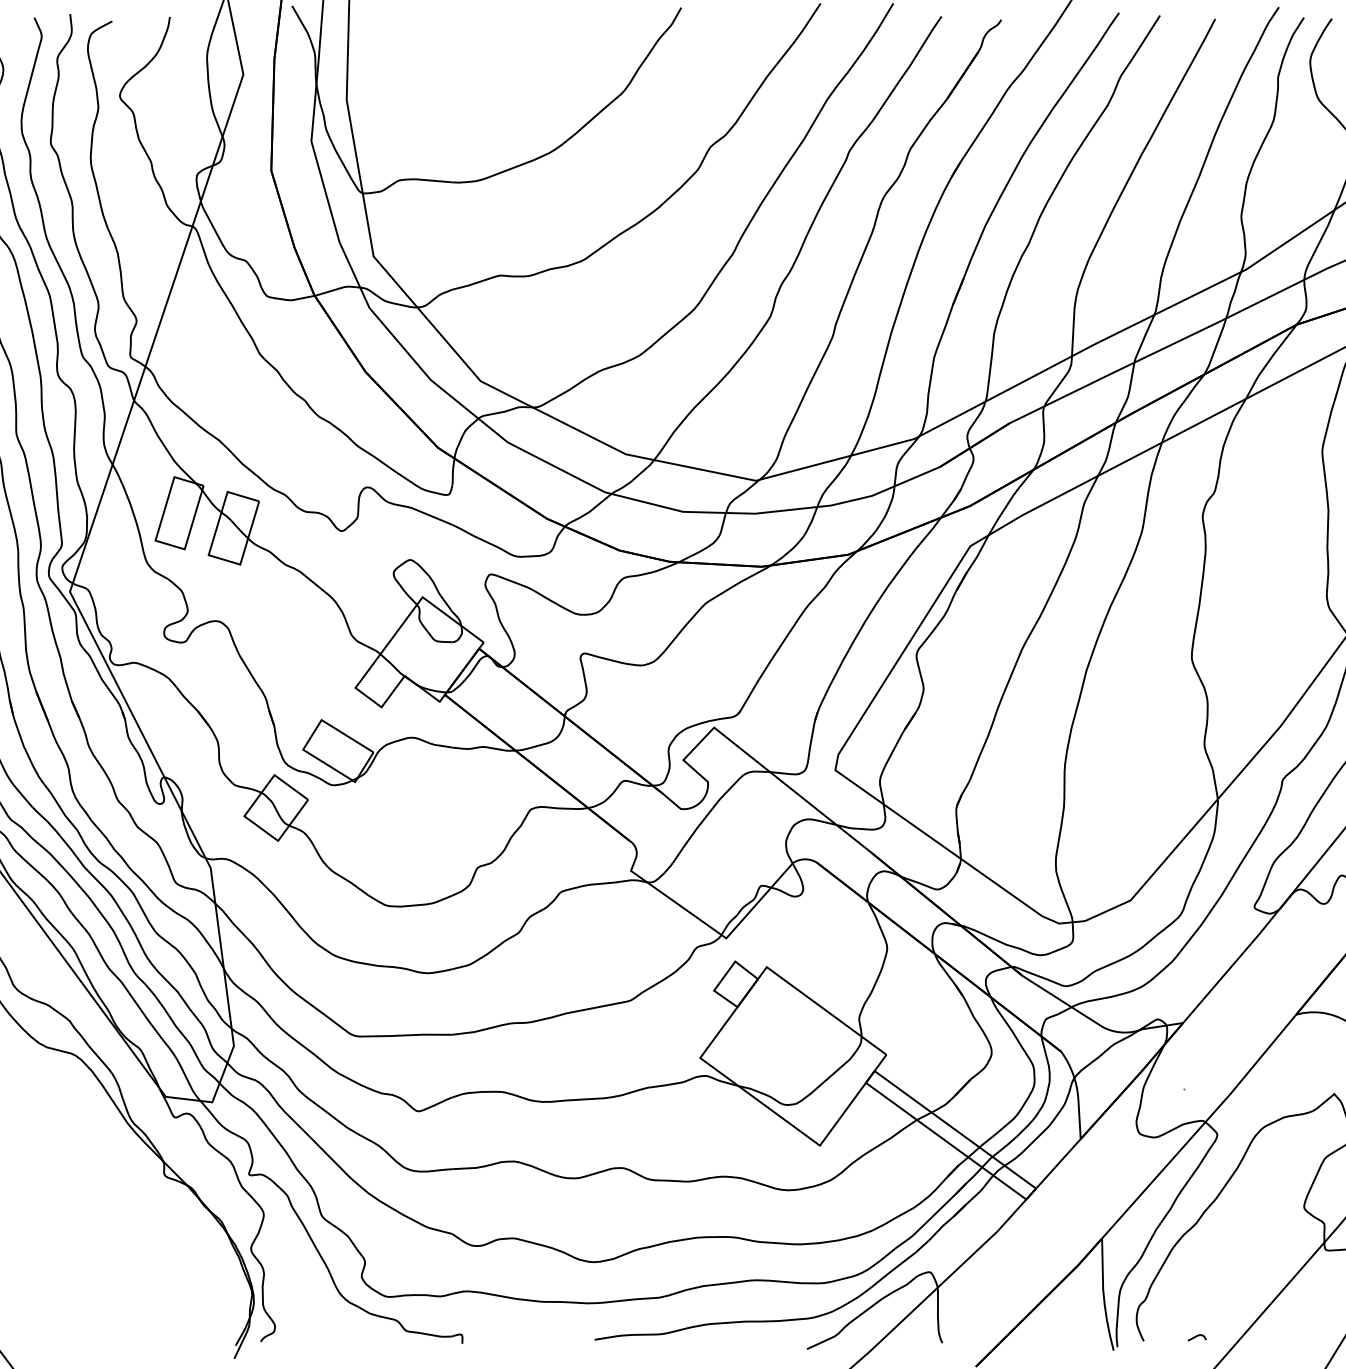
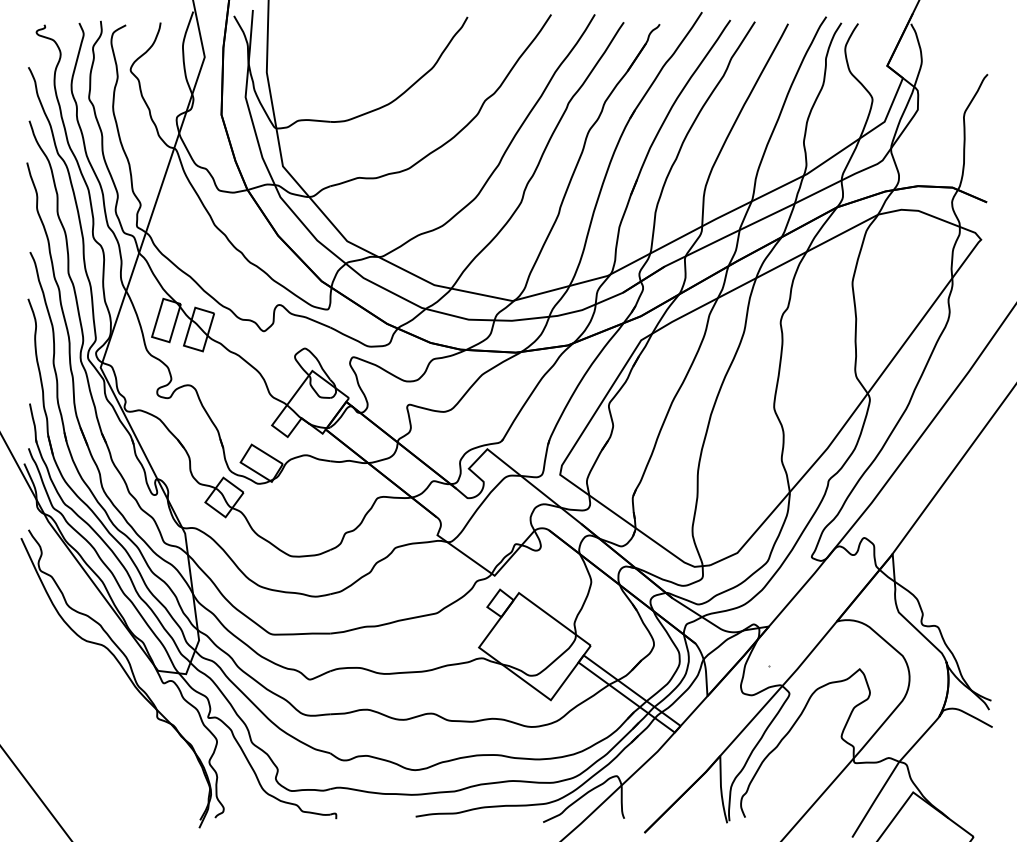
curve: (1197, 1337) -> (777, 815), removed

